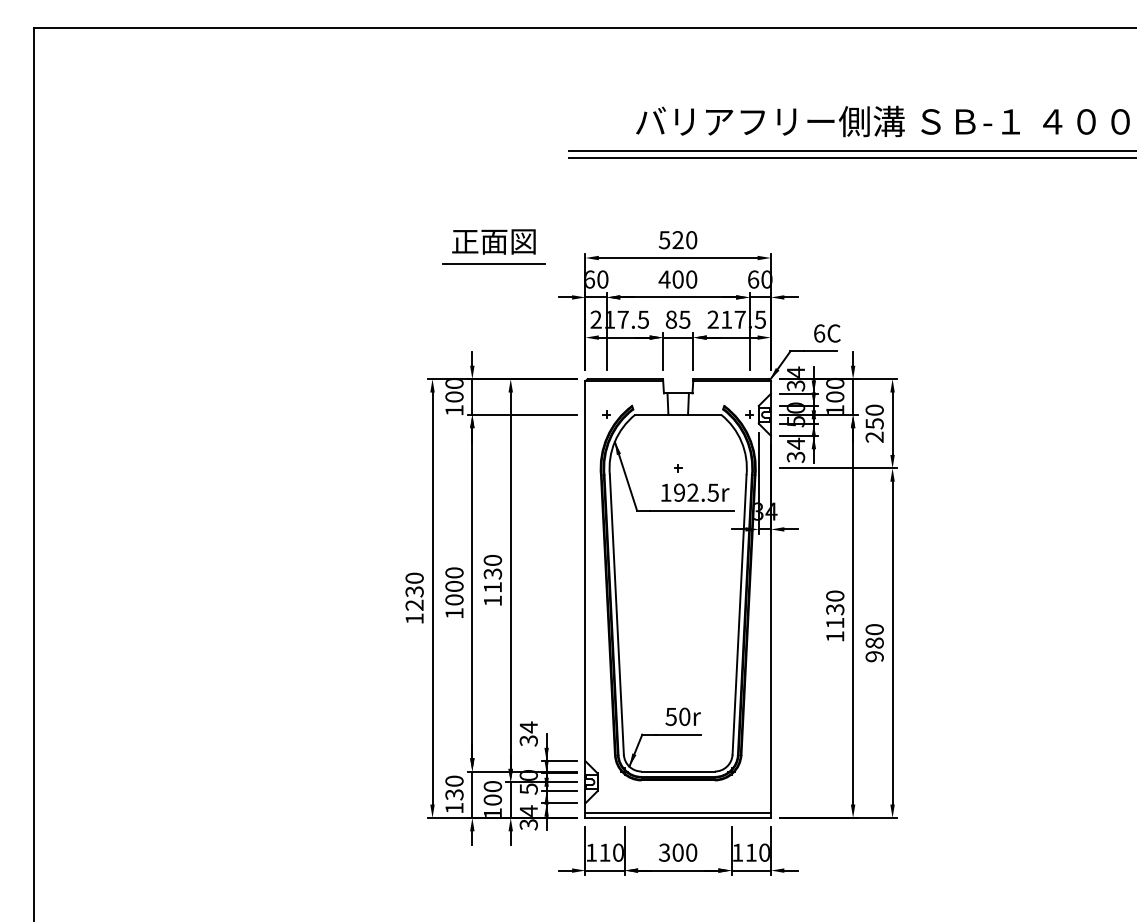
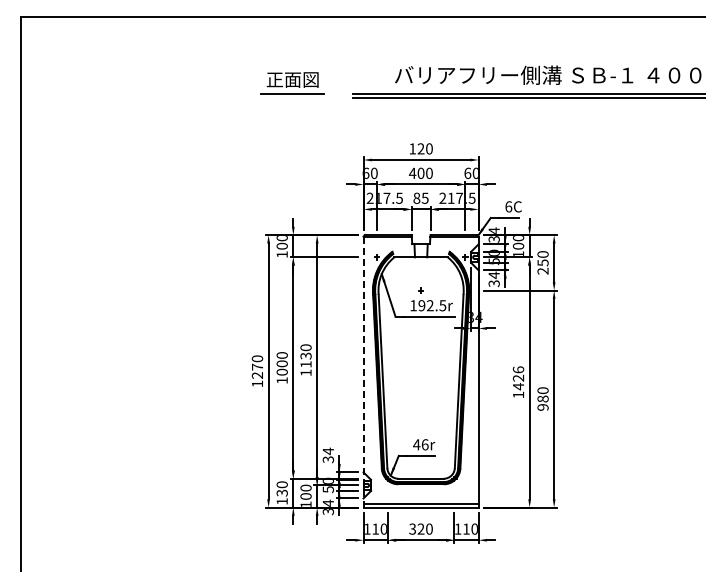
text: (664, 239) -> (412, 148), 520 -> 120
part: (493, 247) -> (292, 83), moved
text: (414, 590) -> (257, 366), 1230 -> 1270
line: (585, 600) -> (363, 372), solid -> dashed
text: (835, 610) -> (518, 378), 1130 -> 1426
text: (677, 716) -> (420, 444), 50r -> 46r
text: (677, 851) -> (420, 528), 300 -> 320

